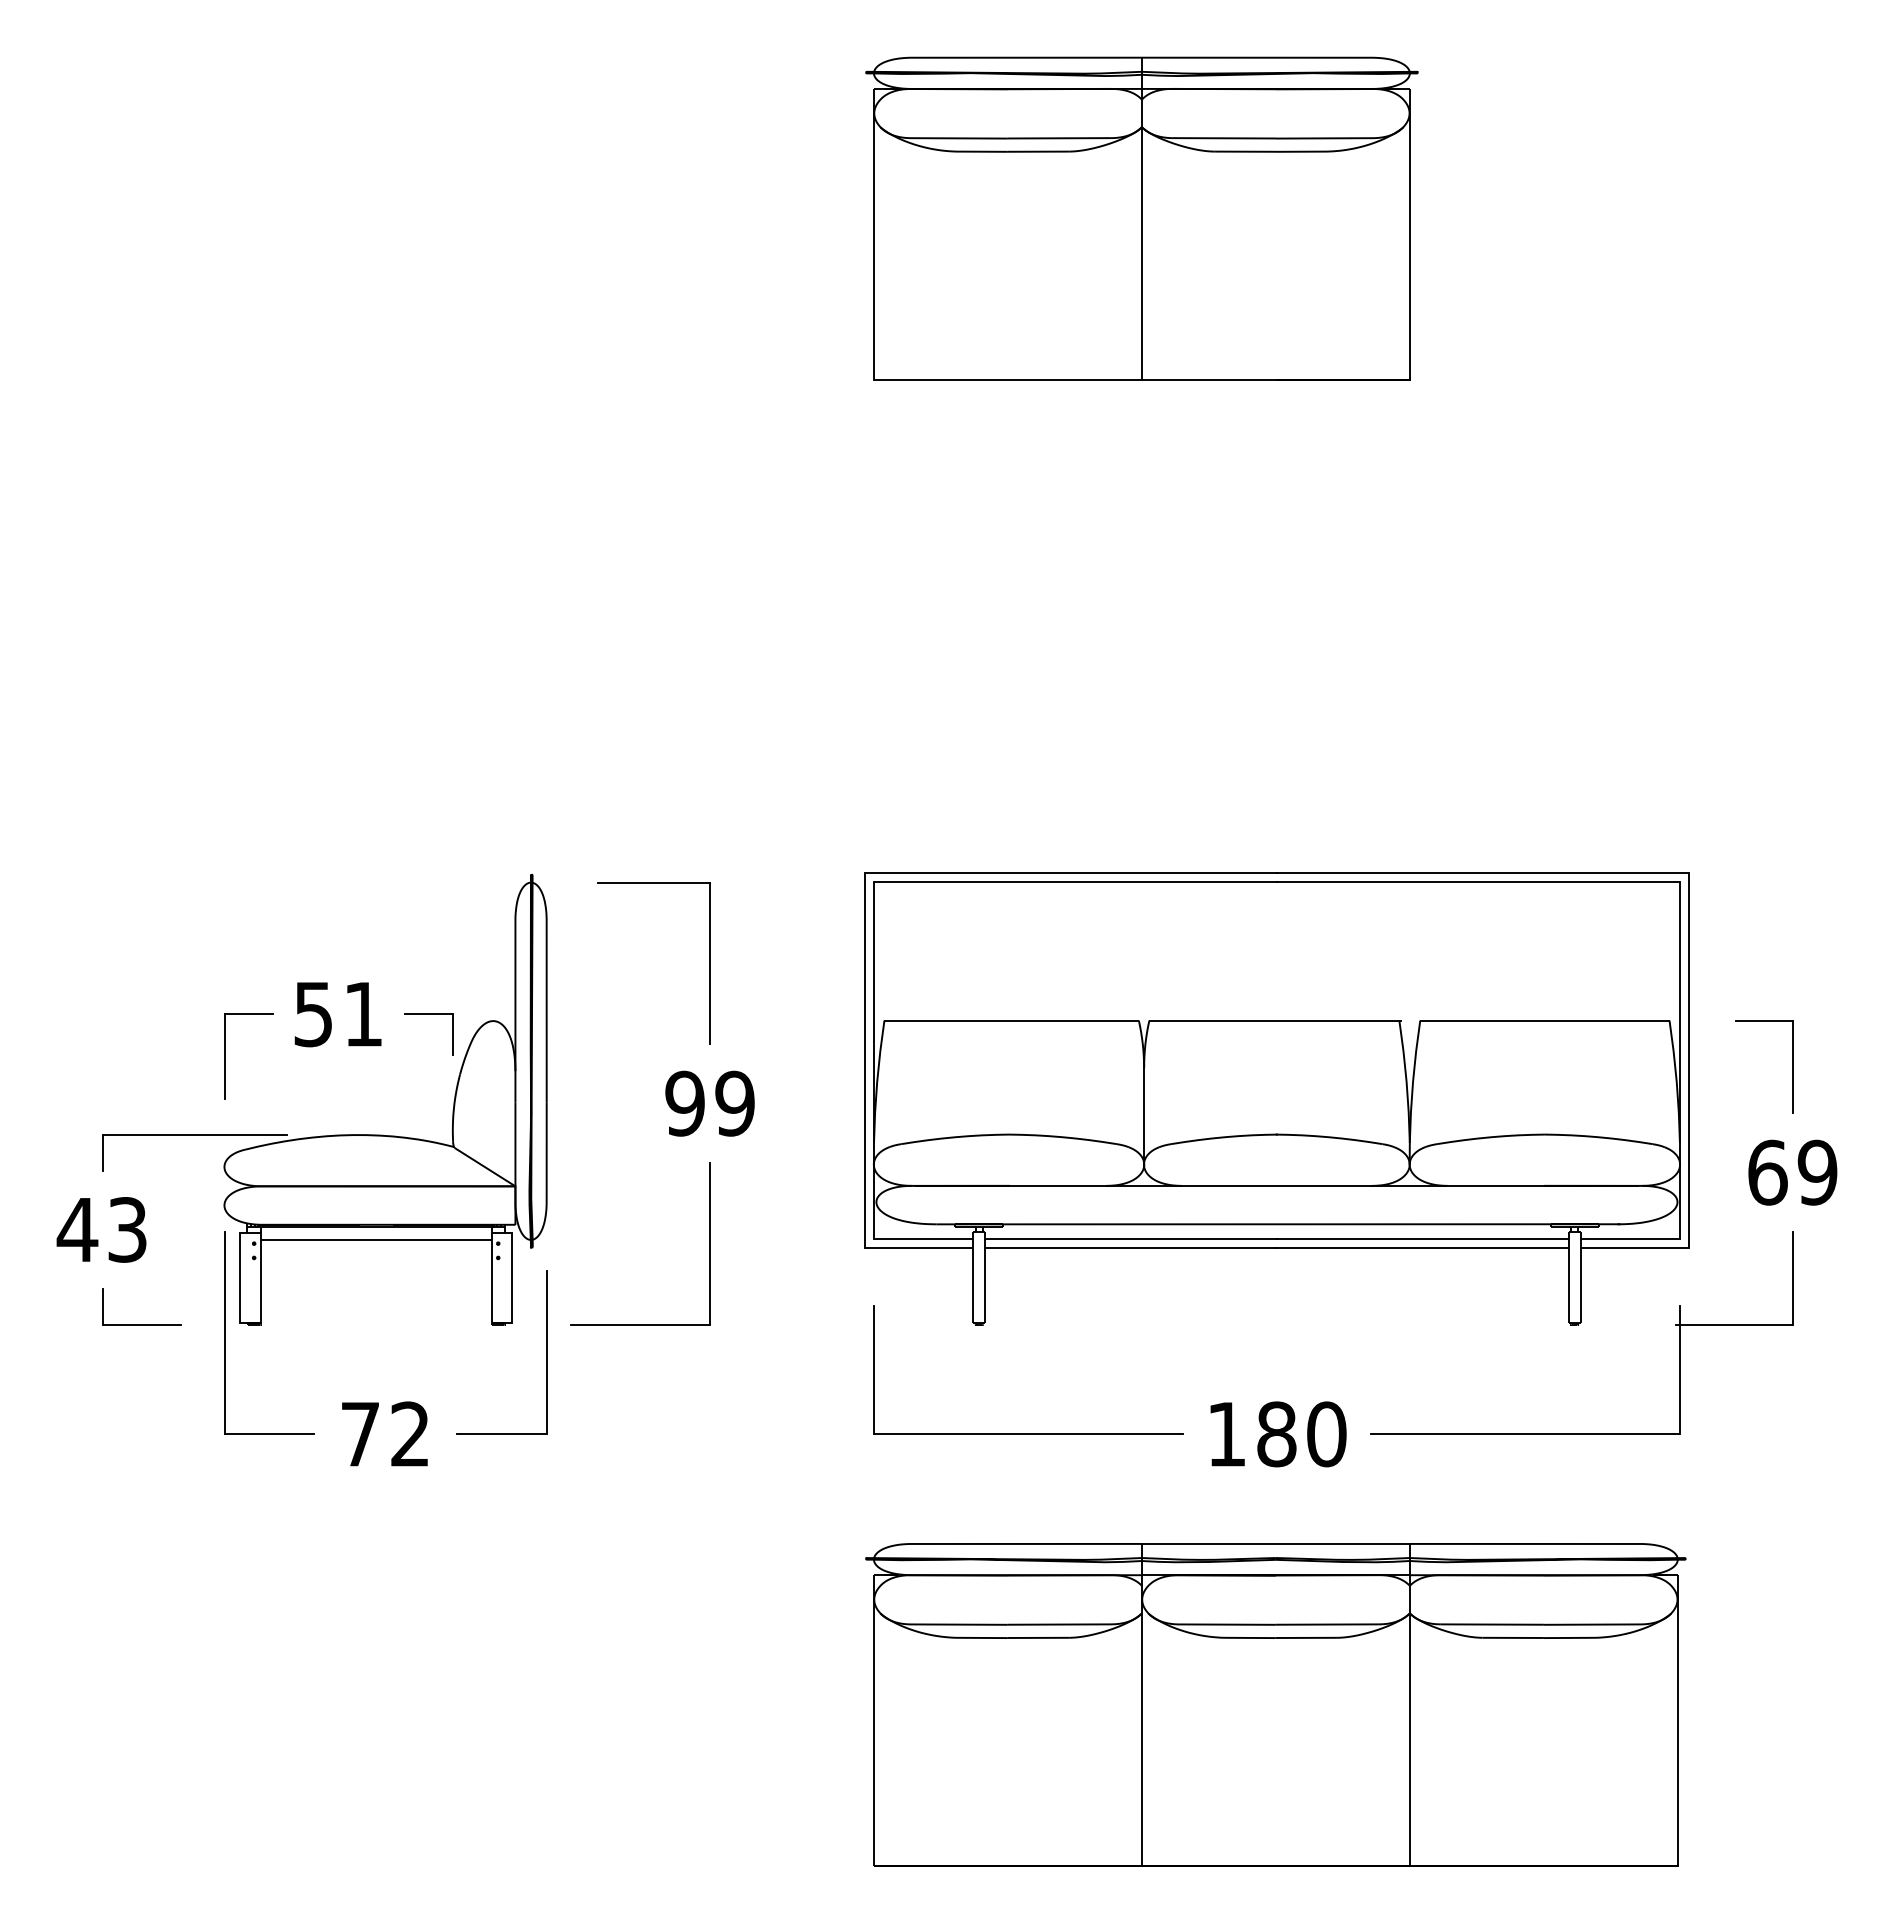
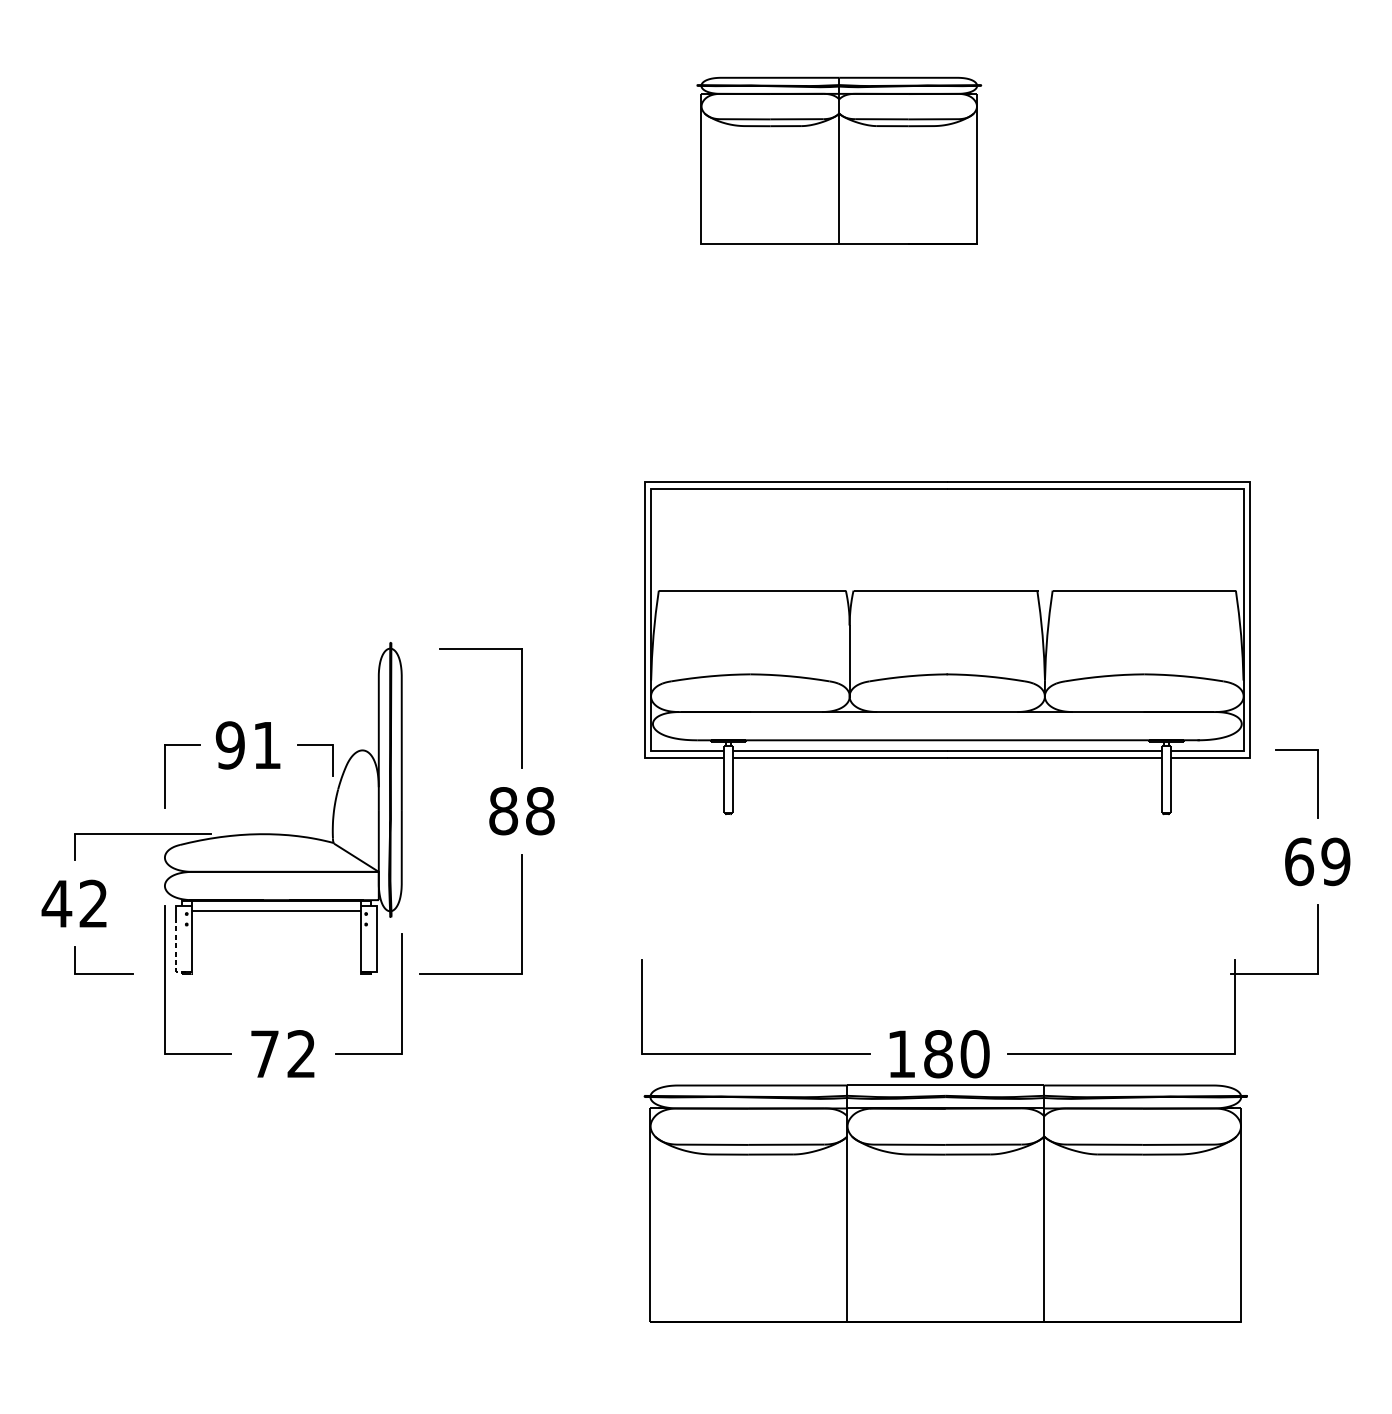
part: (1141, 218) -> (838, 160), size x0.7
text: (313, 1014) -> (230, 745), 51 -> 91
part: (1276, 1098) -> (947, 647), moved
text: (709, 1103) -> (521, 811), 99 -> 88
text: (127, 1229) -> (93, 903), 43 -> 42
line: (240, 1296) -> (176, 952), solid -> dashed
part: (1275, 1704) -> (945, 1203), moved

